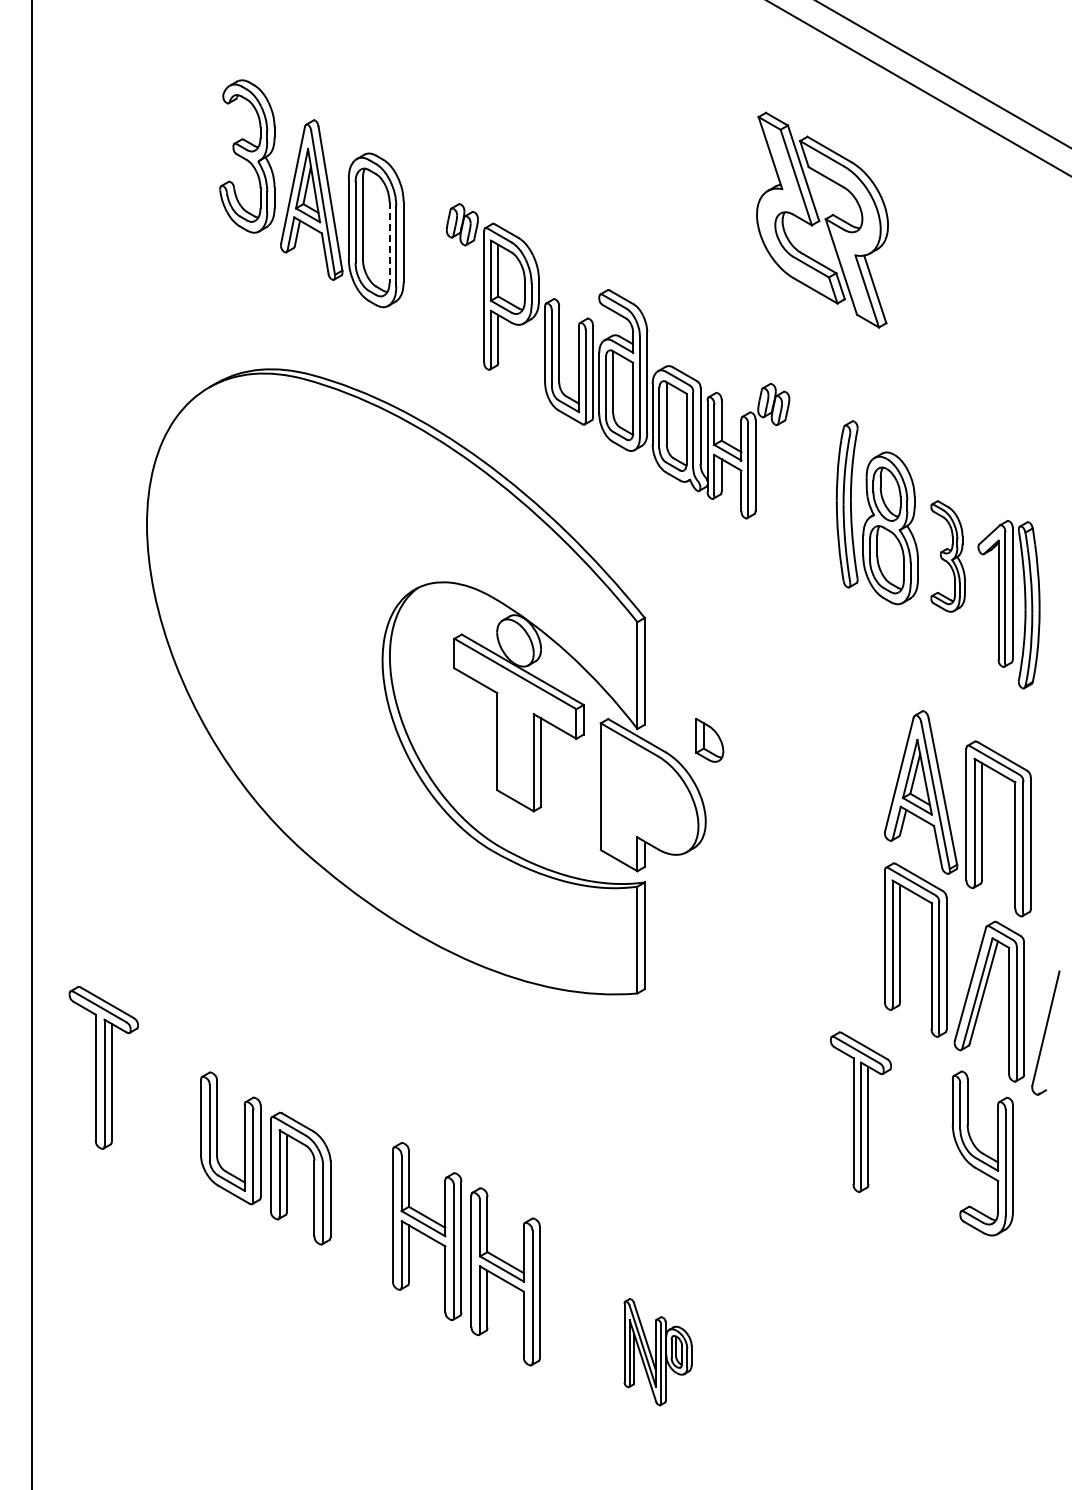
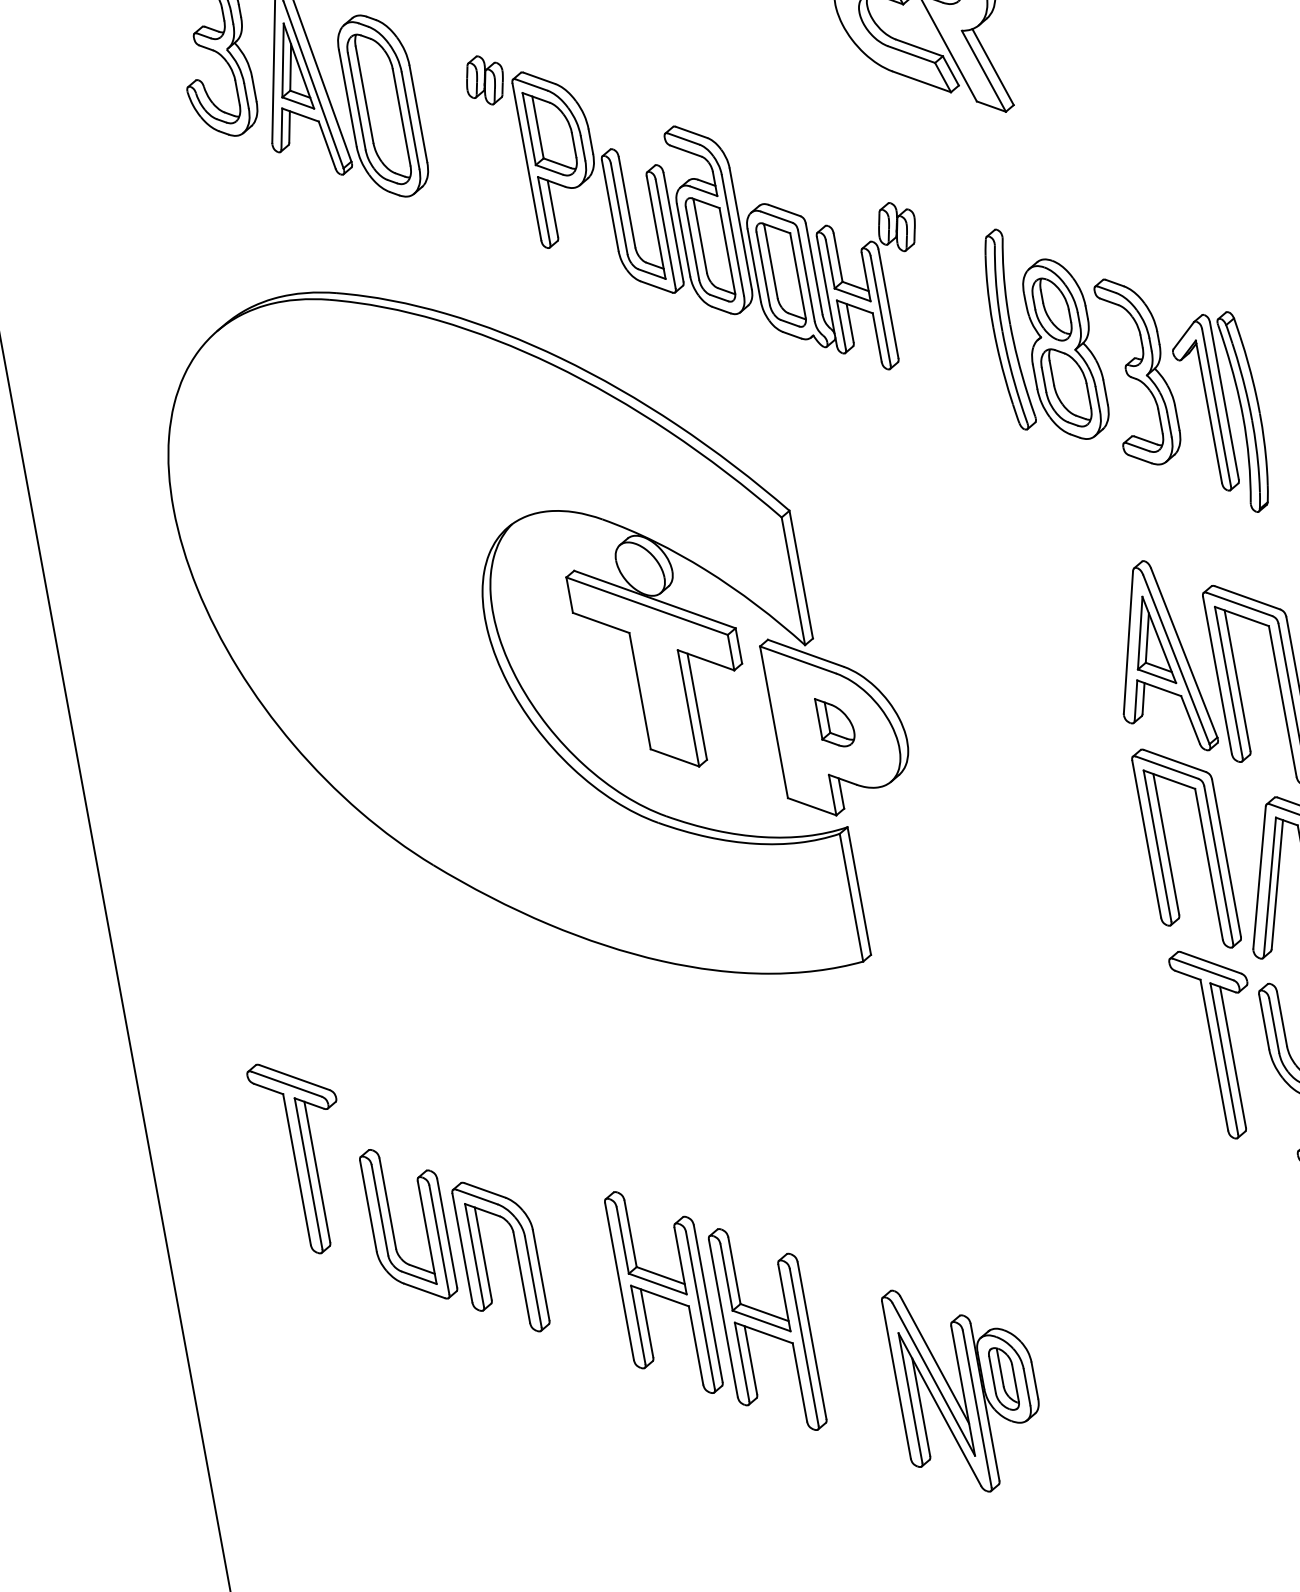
line: (389, 242) -> (401, 117), dashed -> solid
part: (947, 556) -> (1138, 370), size x1.43
part: (709, 740) -> (835, 721), moved
part: (103, 1067) -> (304, 1155), moved
part: (860, 1111) -> (1220, 1041), moved
part: (657, 1351) -> (965, 1385), size x1.67

